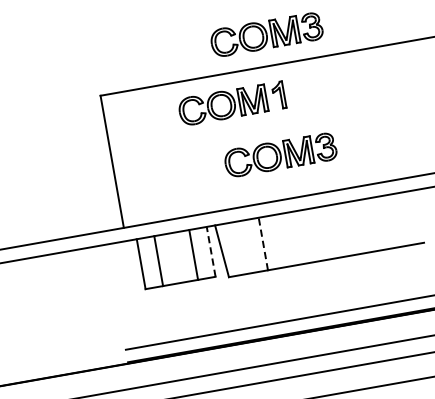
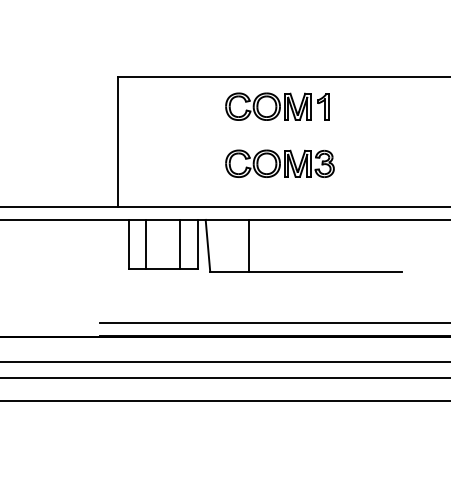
part: (266, 34) -> (286, 46), removed
part: (232, 103) -> (277, 106), moved
line: (263, 243) -> (248, 245), dashed -> solid
line: (211, 251) -> (197, 244), dashed -> solid

